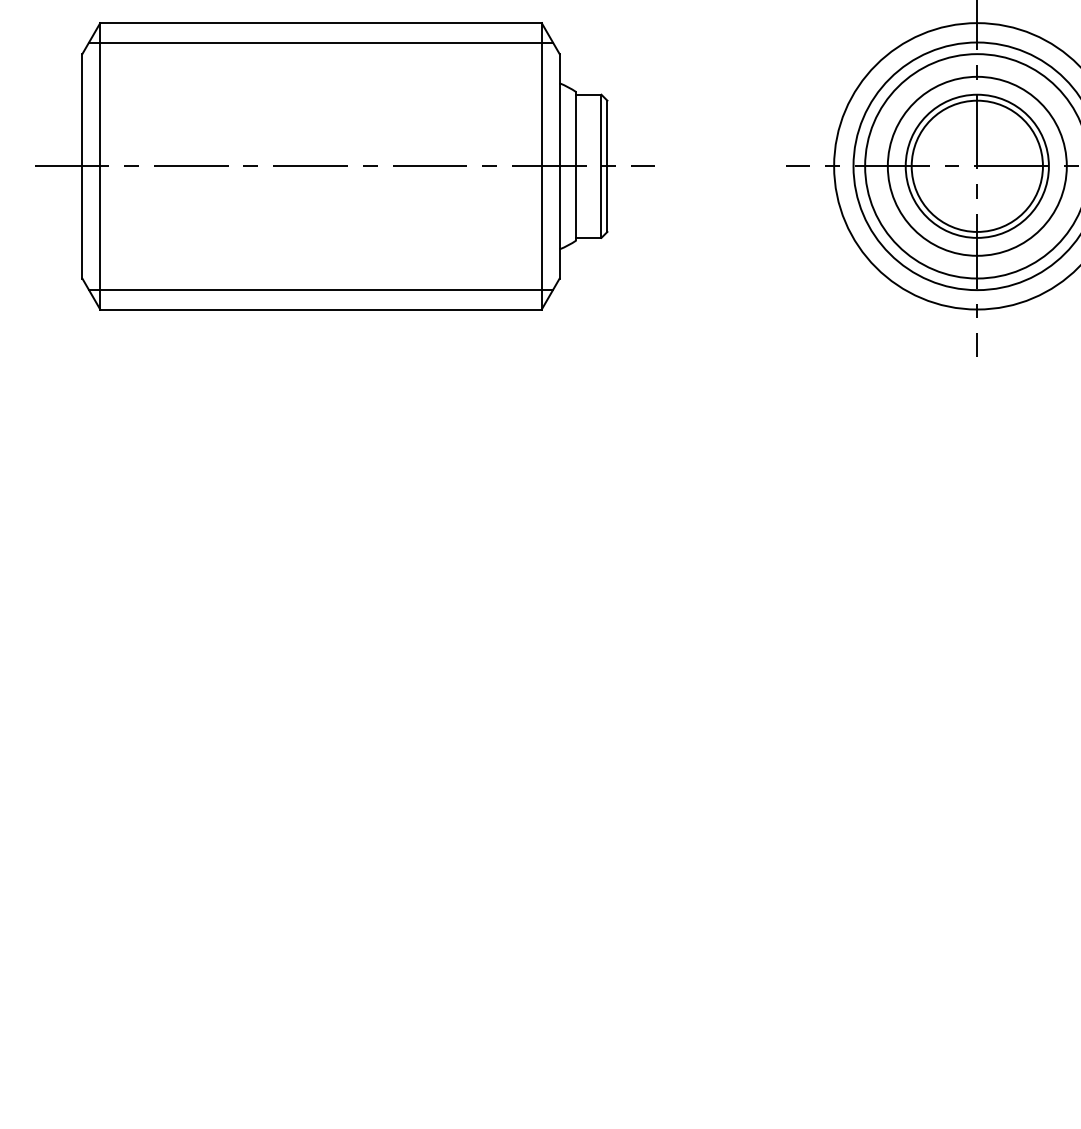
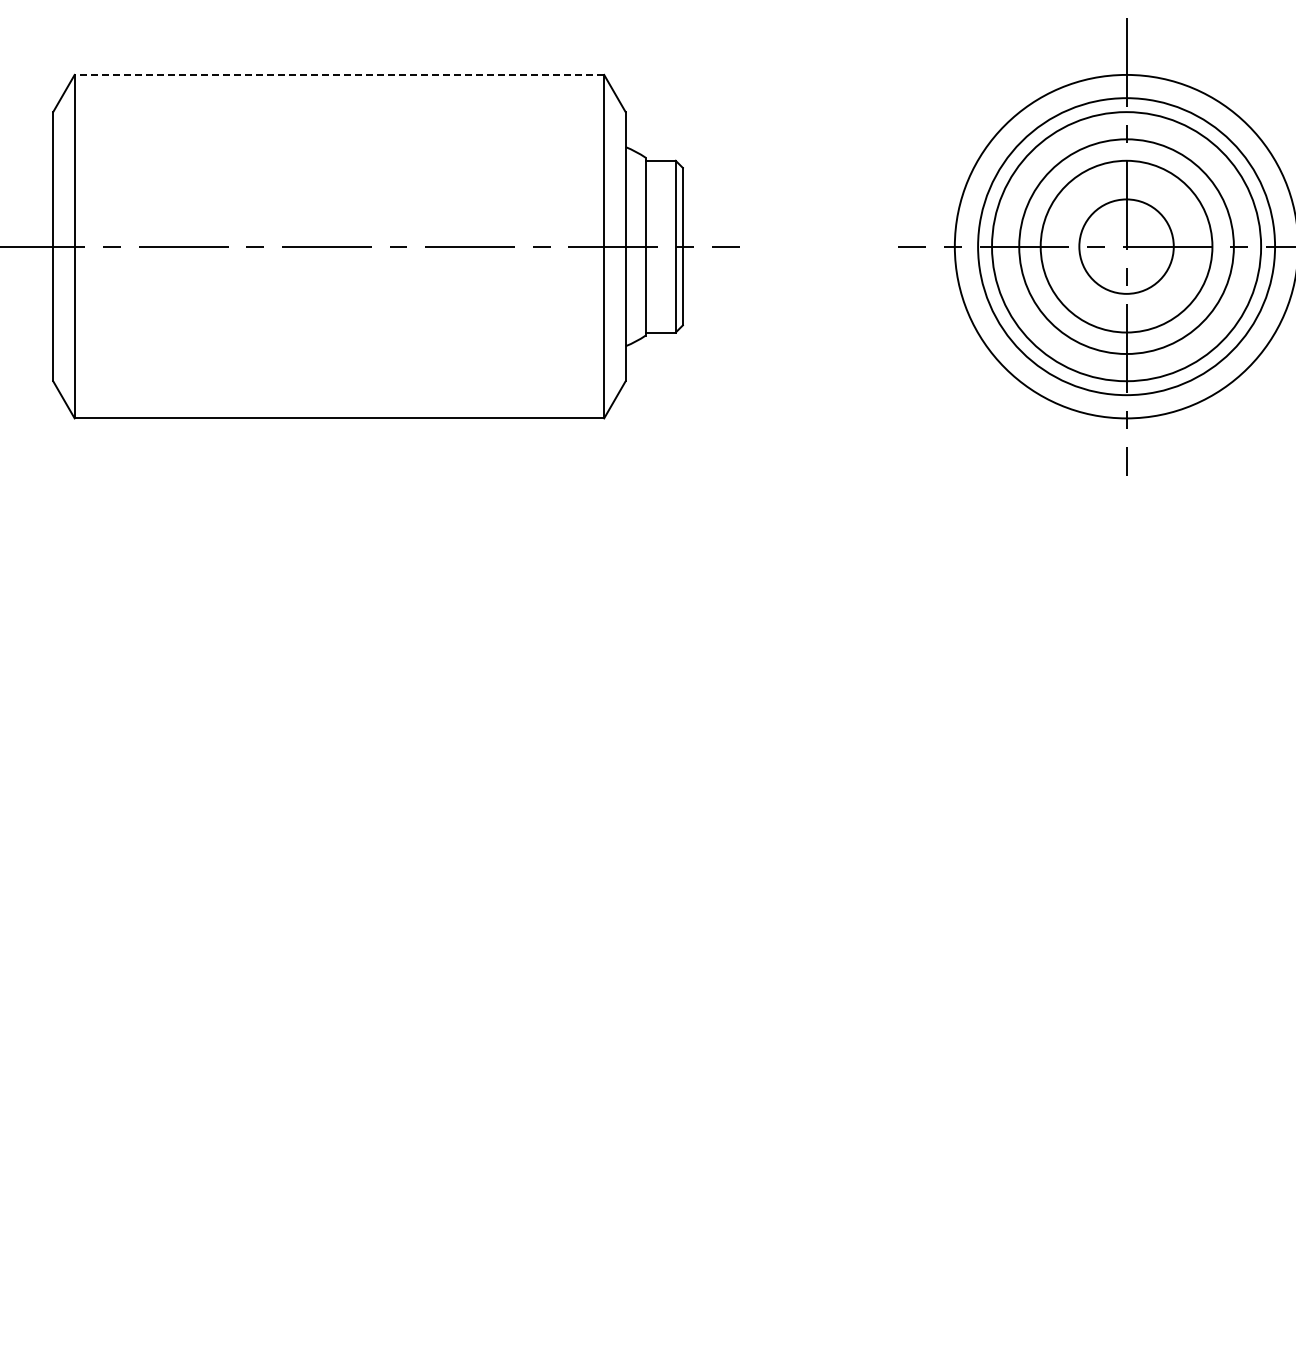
line: (321, 22) -> (339, 74), solid -> dashed
line: (321, 42) -> (339, 98), removed
circle: (977, 166) -> (1126, 246), size x0.6
line: (321, 290) -> (339, 395), removed

